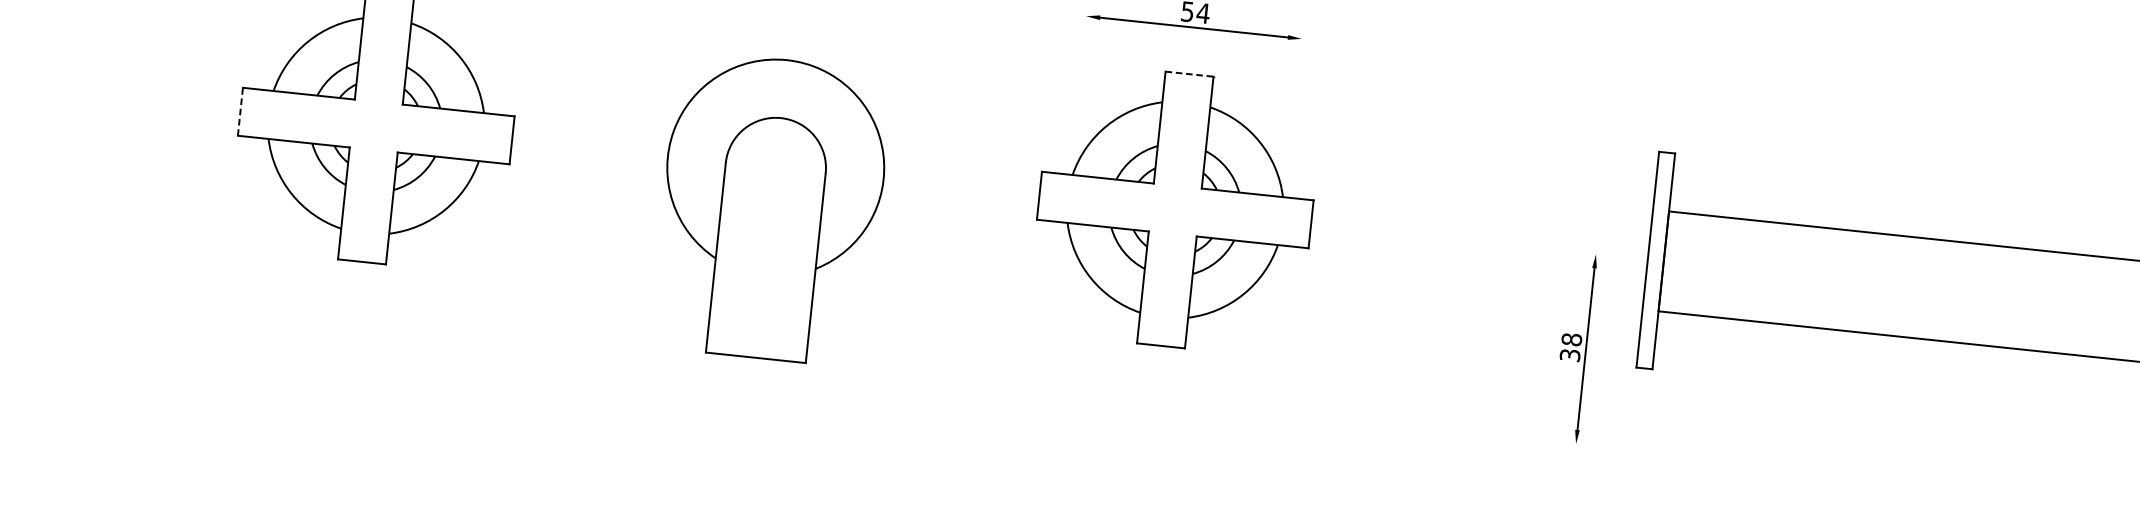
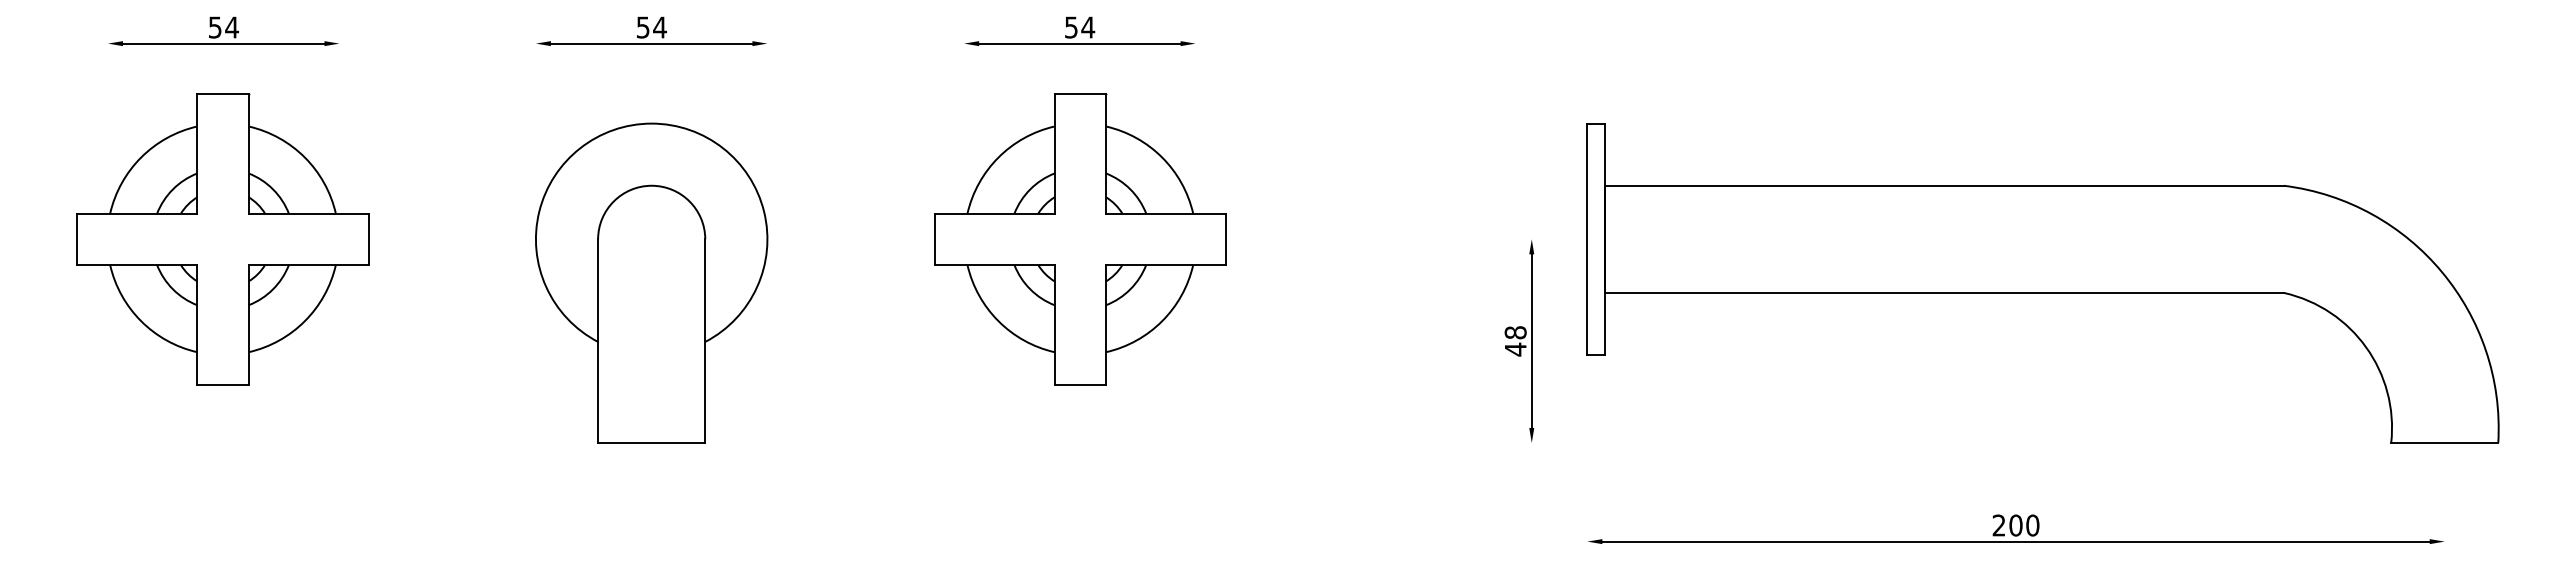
line: (1189, 74) -> (1080, 93), dashed -> solid
line: (240, 111) -> (77, 239), dashed -> solid
text: (1570, 355) -> (1515, 349), 38 -> 48

